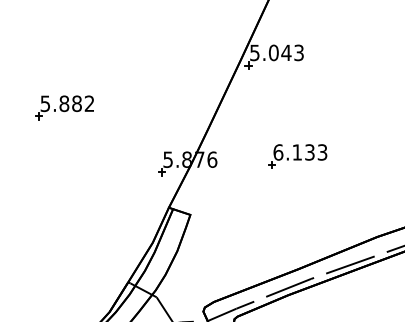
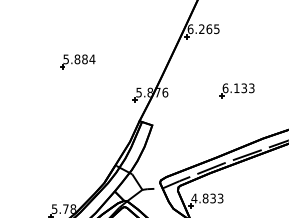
text: (276, 53) -> (203, 29), 5.043 -> 6.265
text: (89, 103) -> (92, 59), 5.882 -> 5.884
part: (296, 156) -> (236, 90), moved

